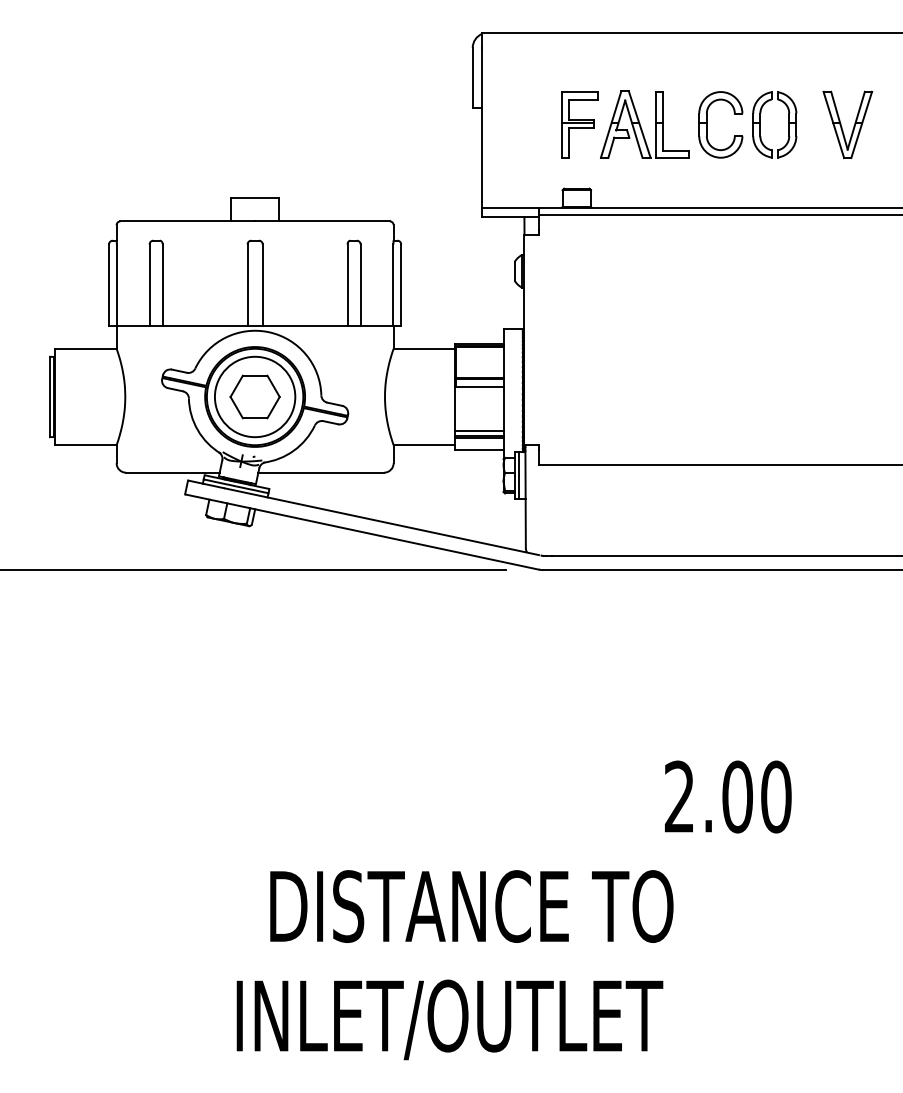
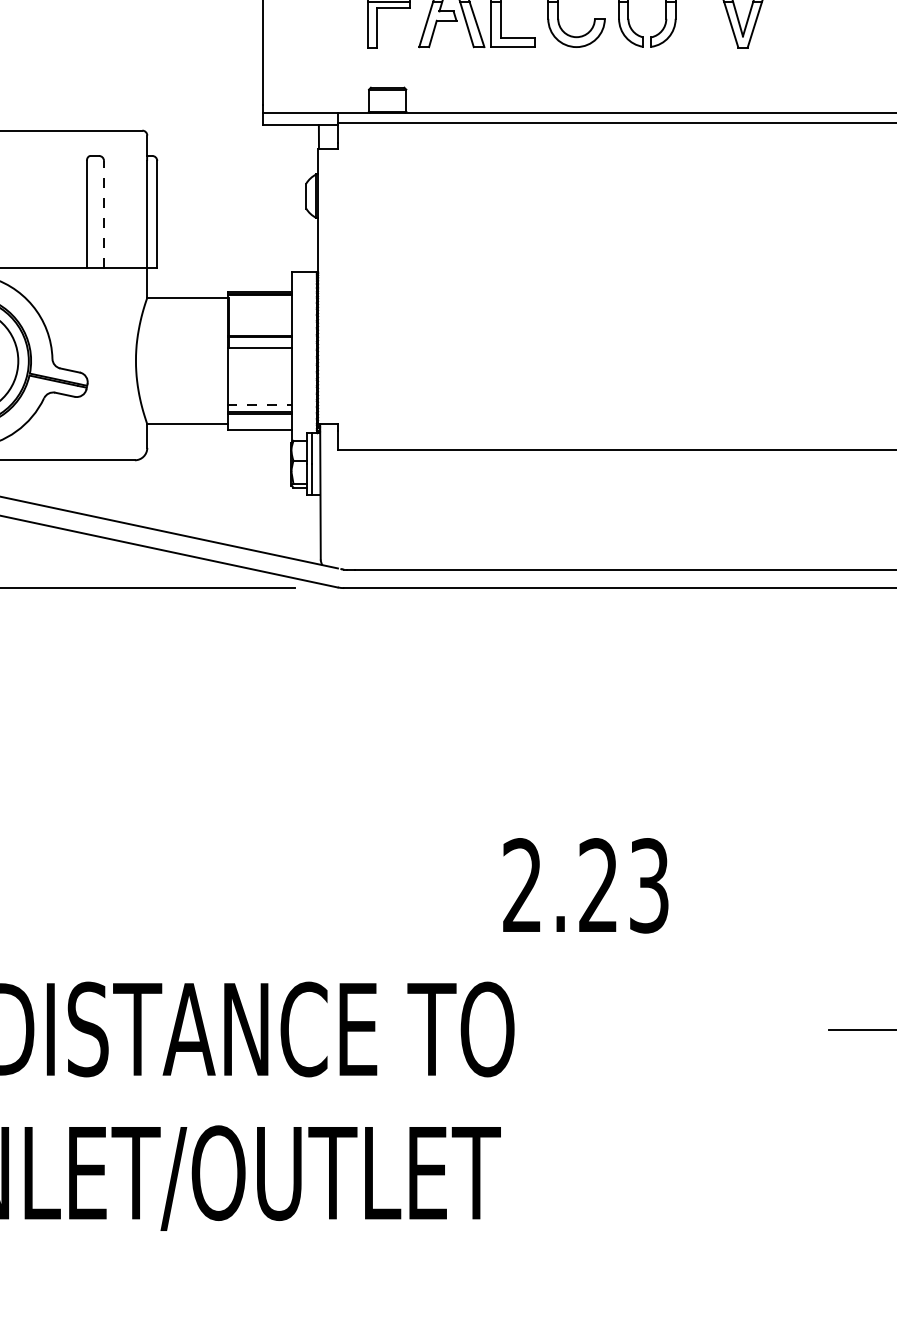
line: (360, 285) -> (103, 214), solid -> dashed
line: (479, 430) -> (259, 404), solid -> dashed
text: (756, 796) -> (623, 885), 2.00 -> 2.23

